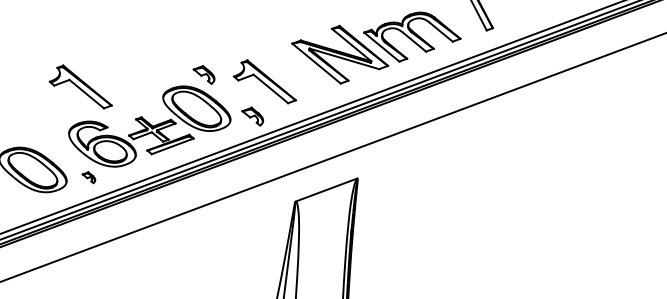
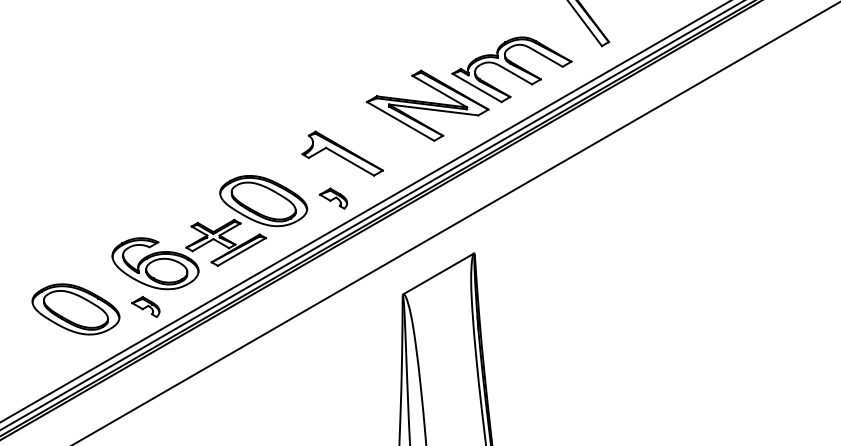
part: (204, 74) -> (265, 157), removed
part: (81, 86) -> (118, 197), removed
part: (88, 176) -> (145, 306), size x1.67

